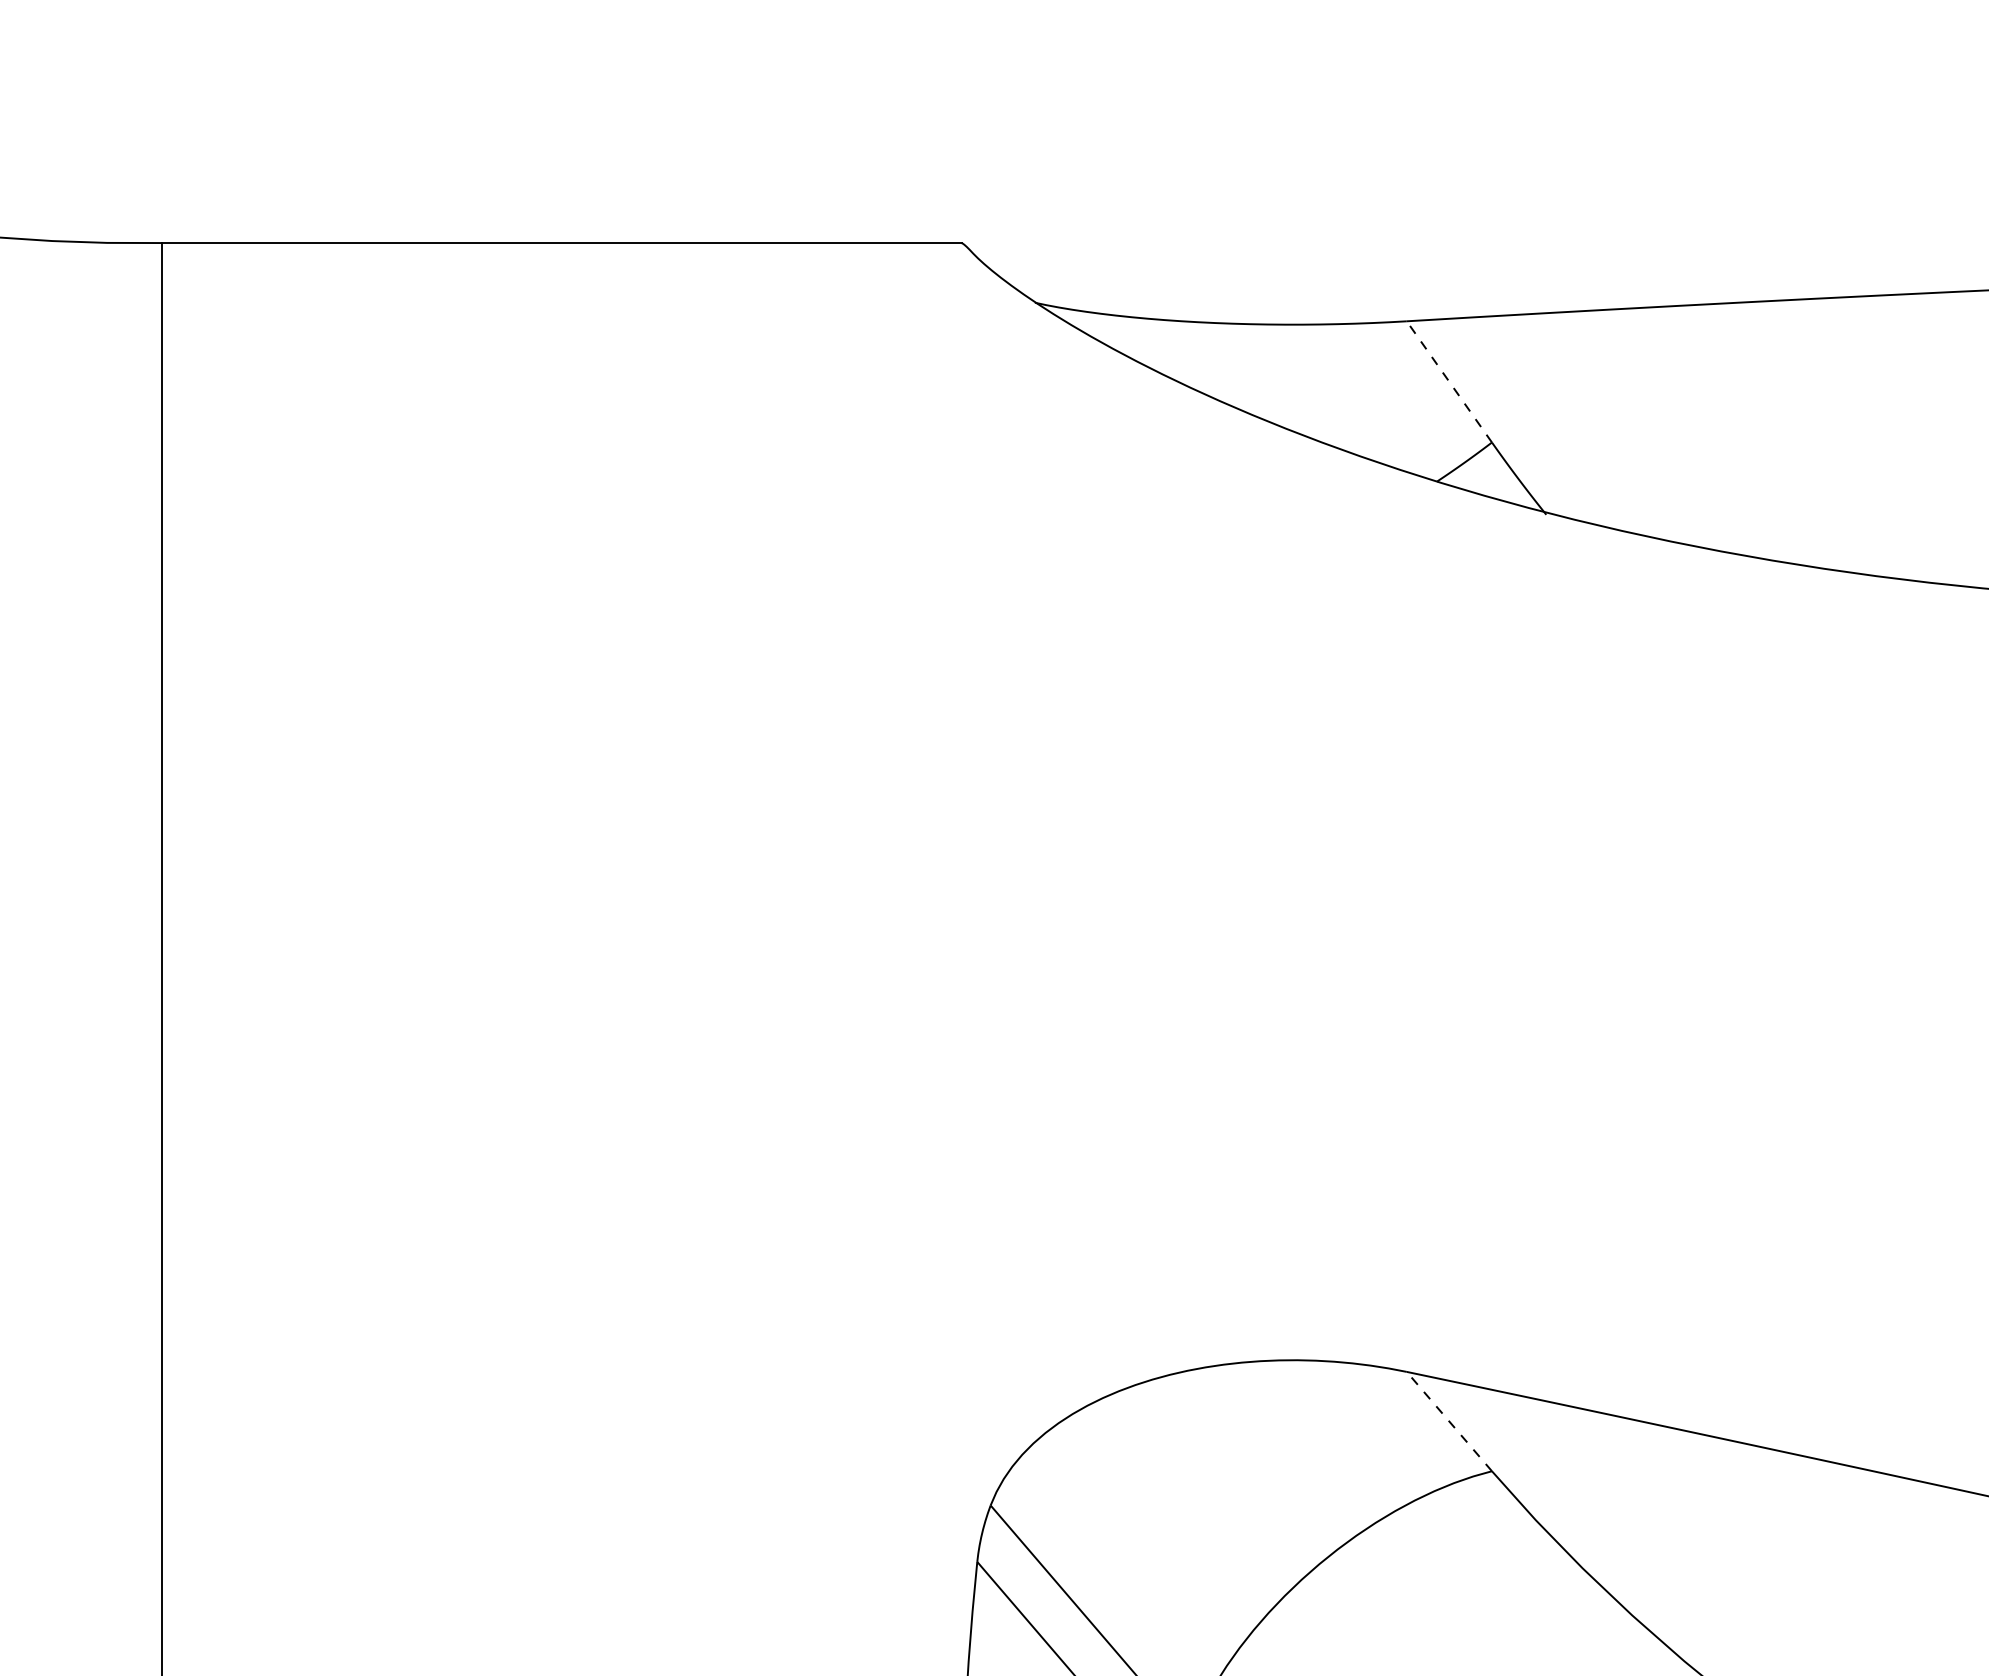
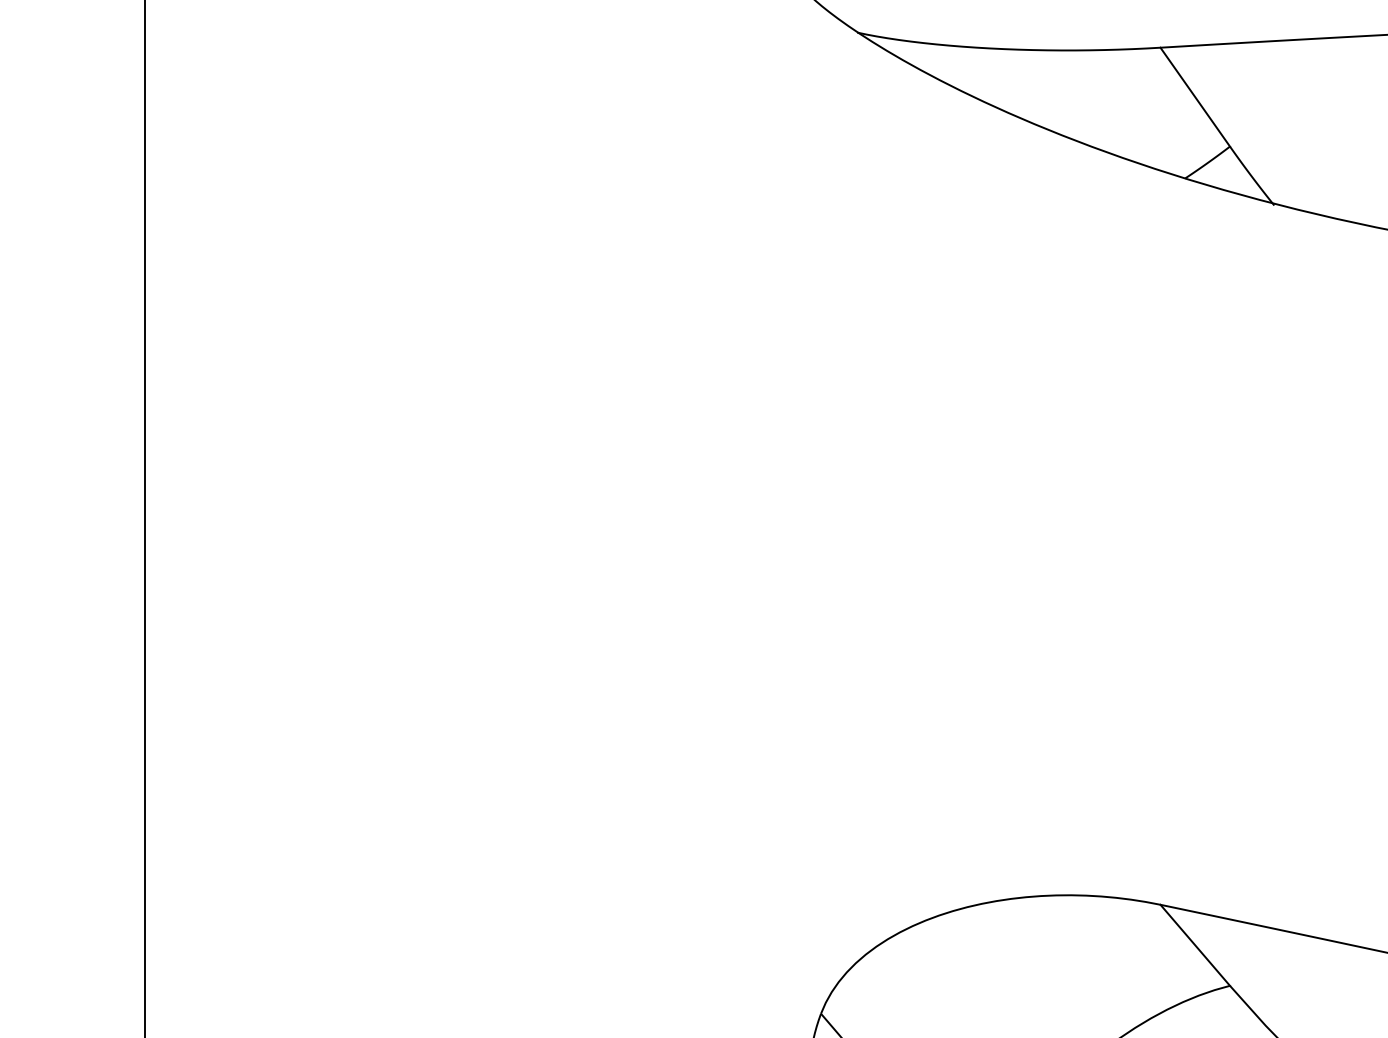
line: (1449, 381) -> (1195, 96), dashed -> solid
line: (1449, 1421) -> (1195, 945), dashed -> solid

